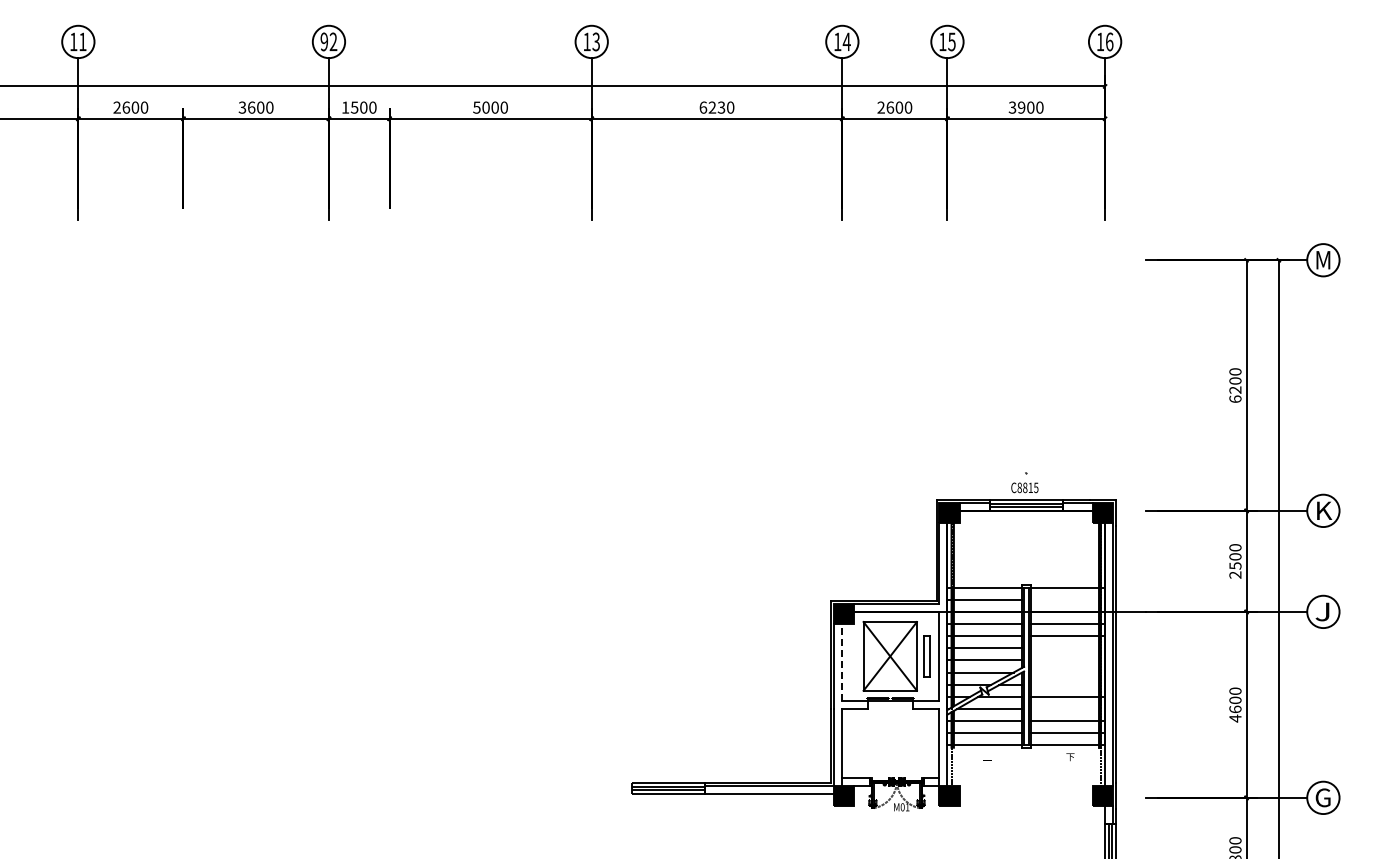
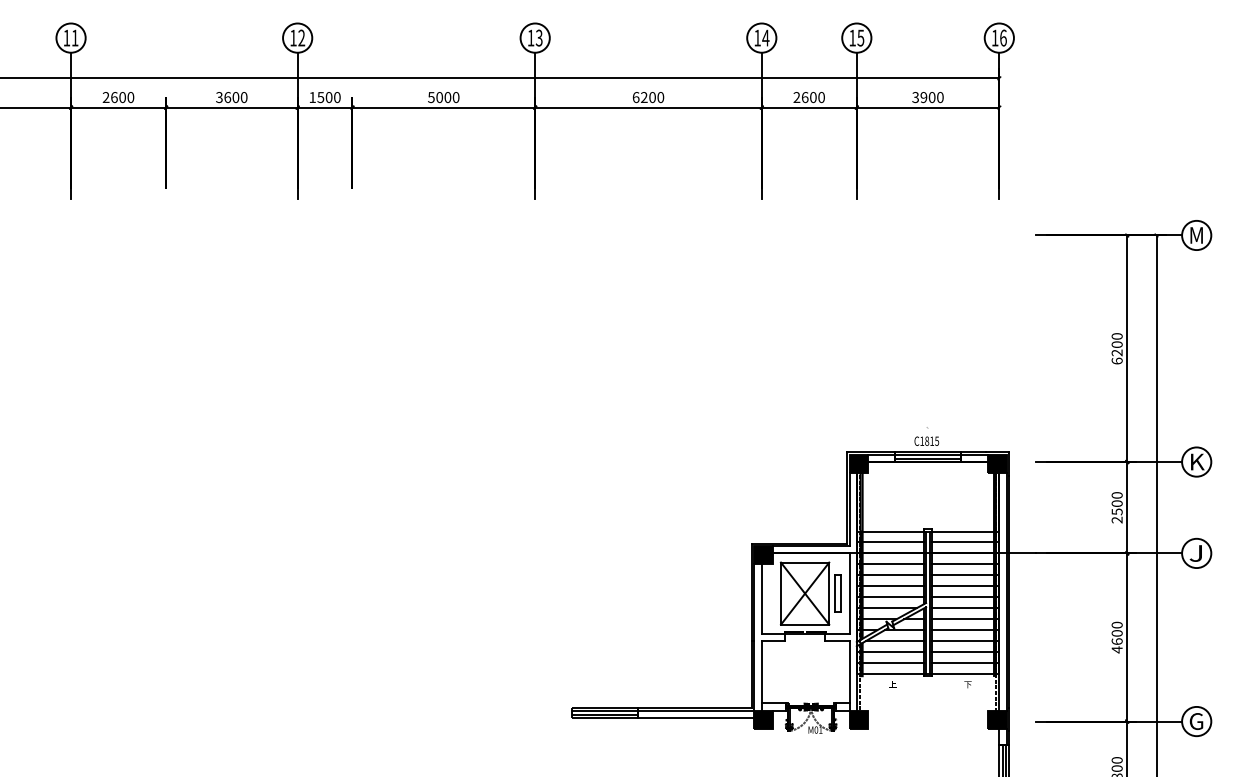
text: (323, 41) -> (292, 37), 92 -> 12
text: (721, 107) -> (652, 97), 6230 -> 6200
text: (1019, 487) -> (921, 440), C8815 -> C1815
line: (1067, 599) -> (965, 542), added
line: (1067, 648) -> (965, 586), added
line: (1067, 660) -> (965, 597), added
line: (842, 661) -> (761, 598), dashed -> solid
line: (1067, 672) -> (965, 608), added
line: (1067, 684) -> (965, 619), added
line: (1067, 708) -> (965, 640), added

